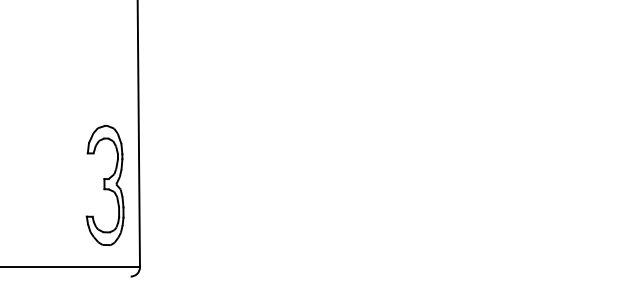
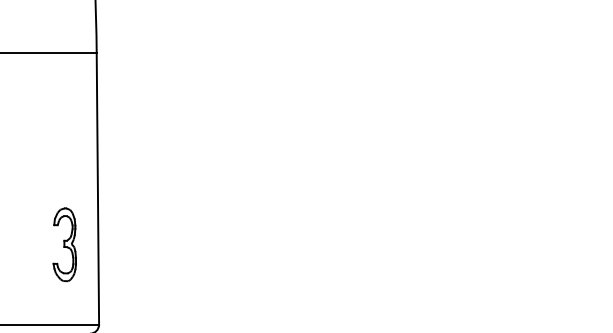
part: (104, 185) -> (64, 244), size x0.62

